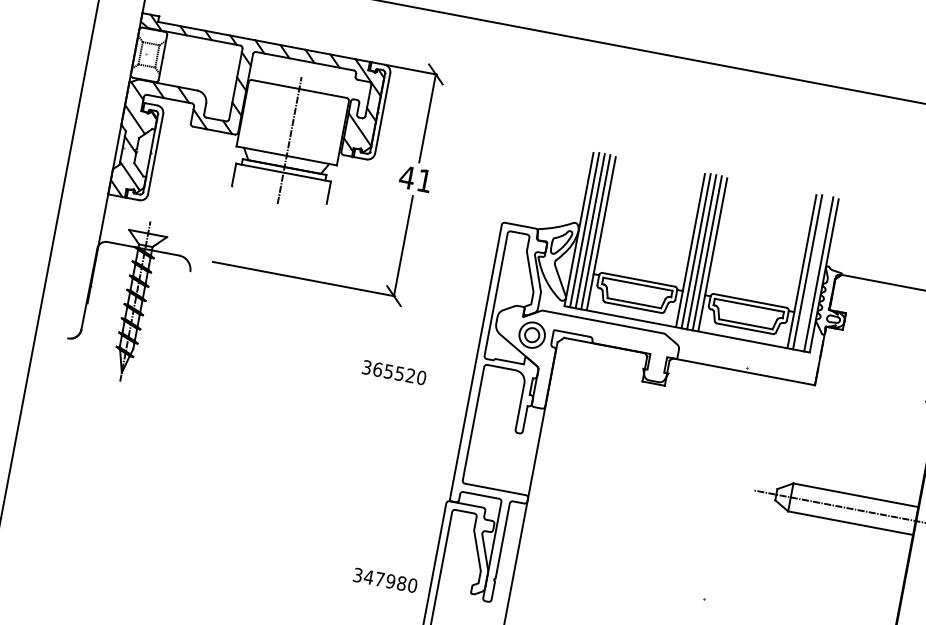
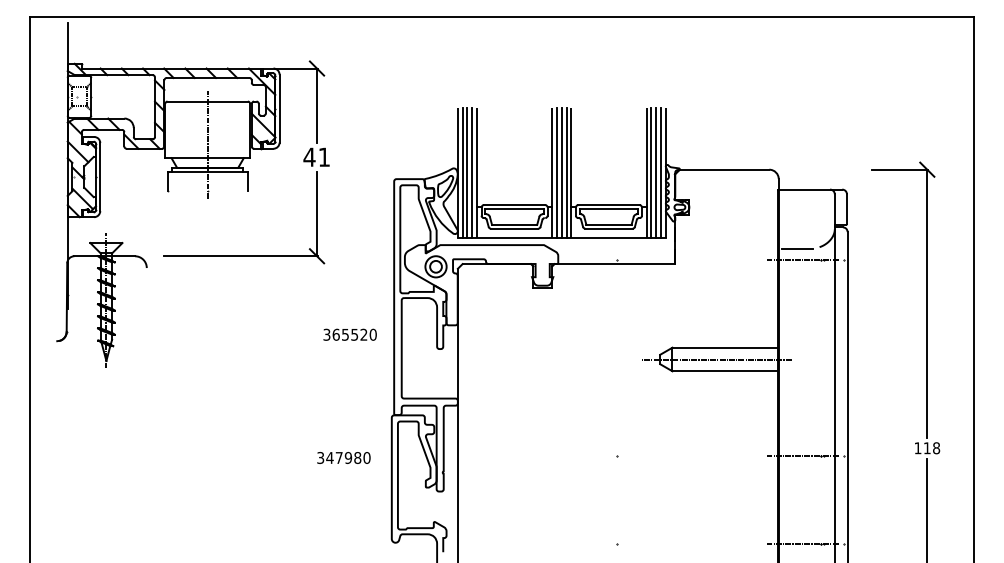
line: (813, 272) -> (656, 172), added
text: (393, 372) -> (349, 334), moved
text: (385, 579) -> (343, 457), moved

